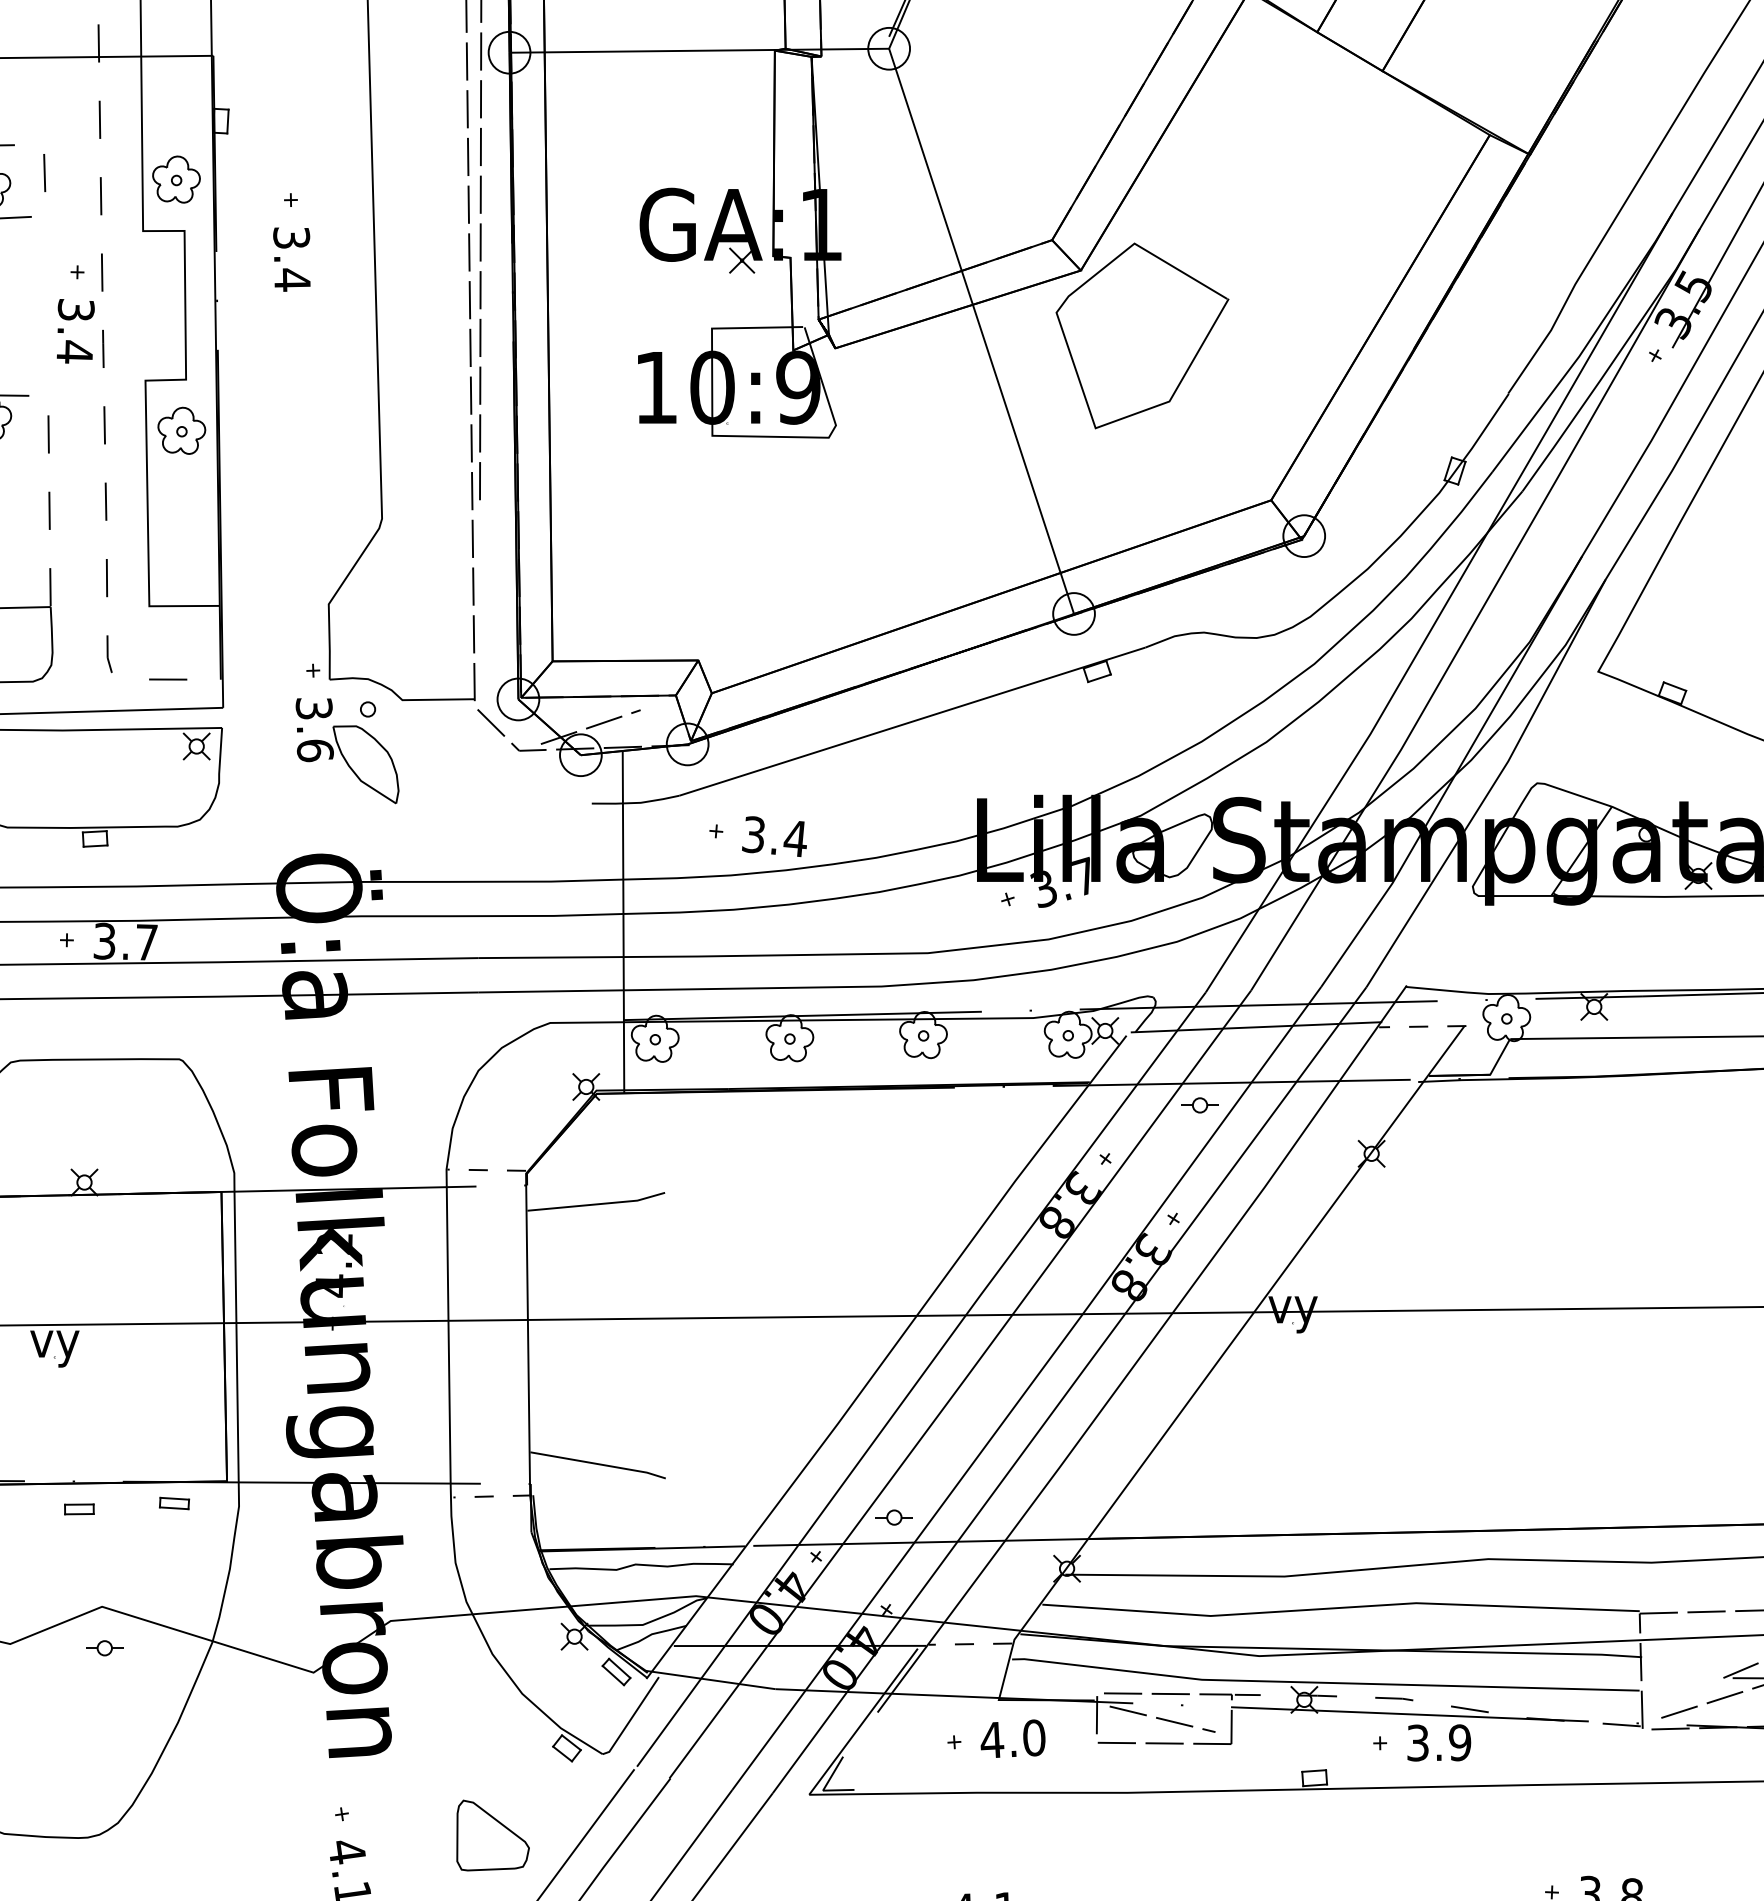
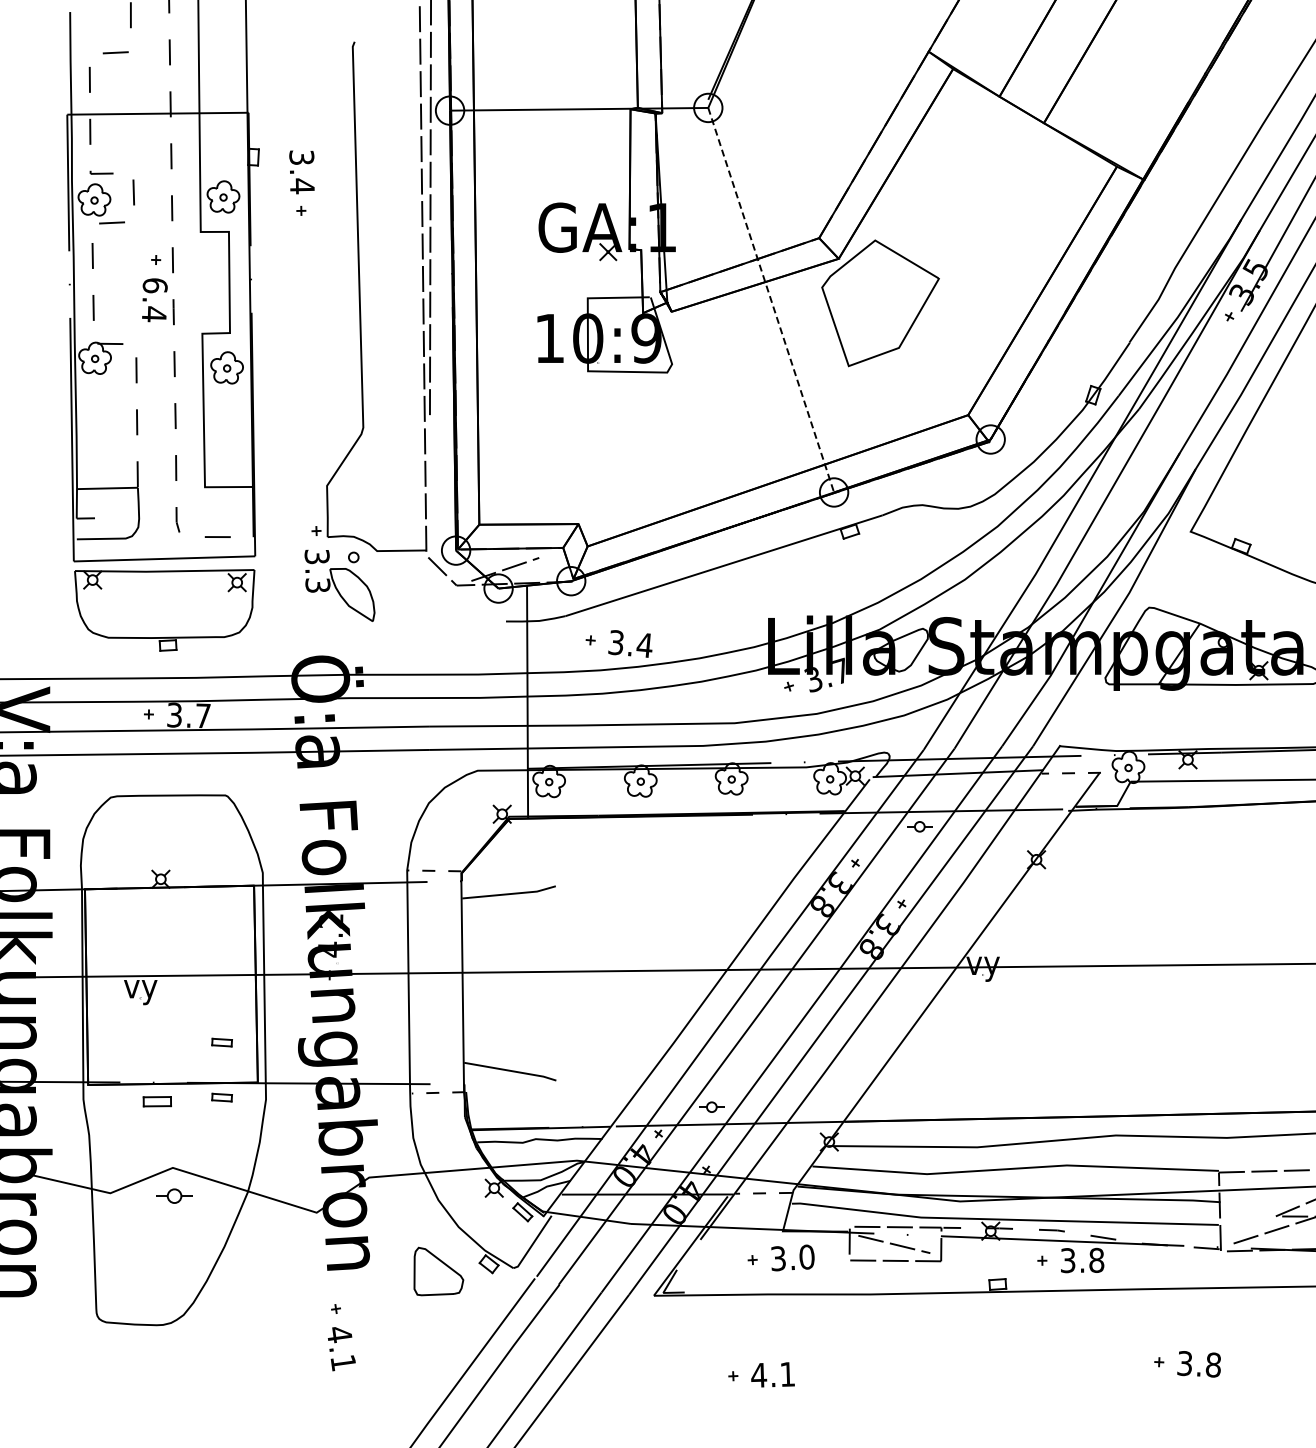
text: (291, 259) -> (301, 172), moved
text: (75, 309) -> (154, 285), 3.4 -> 6.4
line: (982, 331) -> (771, 300), solid -> dashed
text: (314, 750) -> (317, 585), 3.6 -> 3.3
part: (173, 1422) -> (221, 1042), added
part: (79, 1509) -> (157, 1101), size x1.4
part: (104, 1647) -> (174, 1195), size x1.4
text: (992, 1739) -> (778, 1258), 4.0 -> 3.0
text: (1459, 1742) -> (1096, 1260), 3.9 -> 3.8
part: (492, 1835) -> (438, 1271), moved

